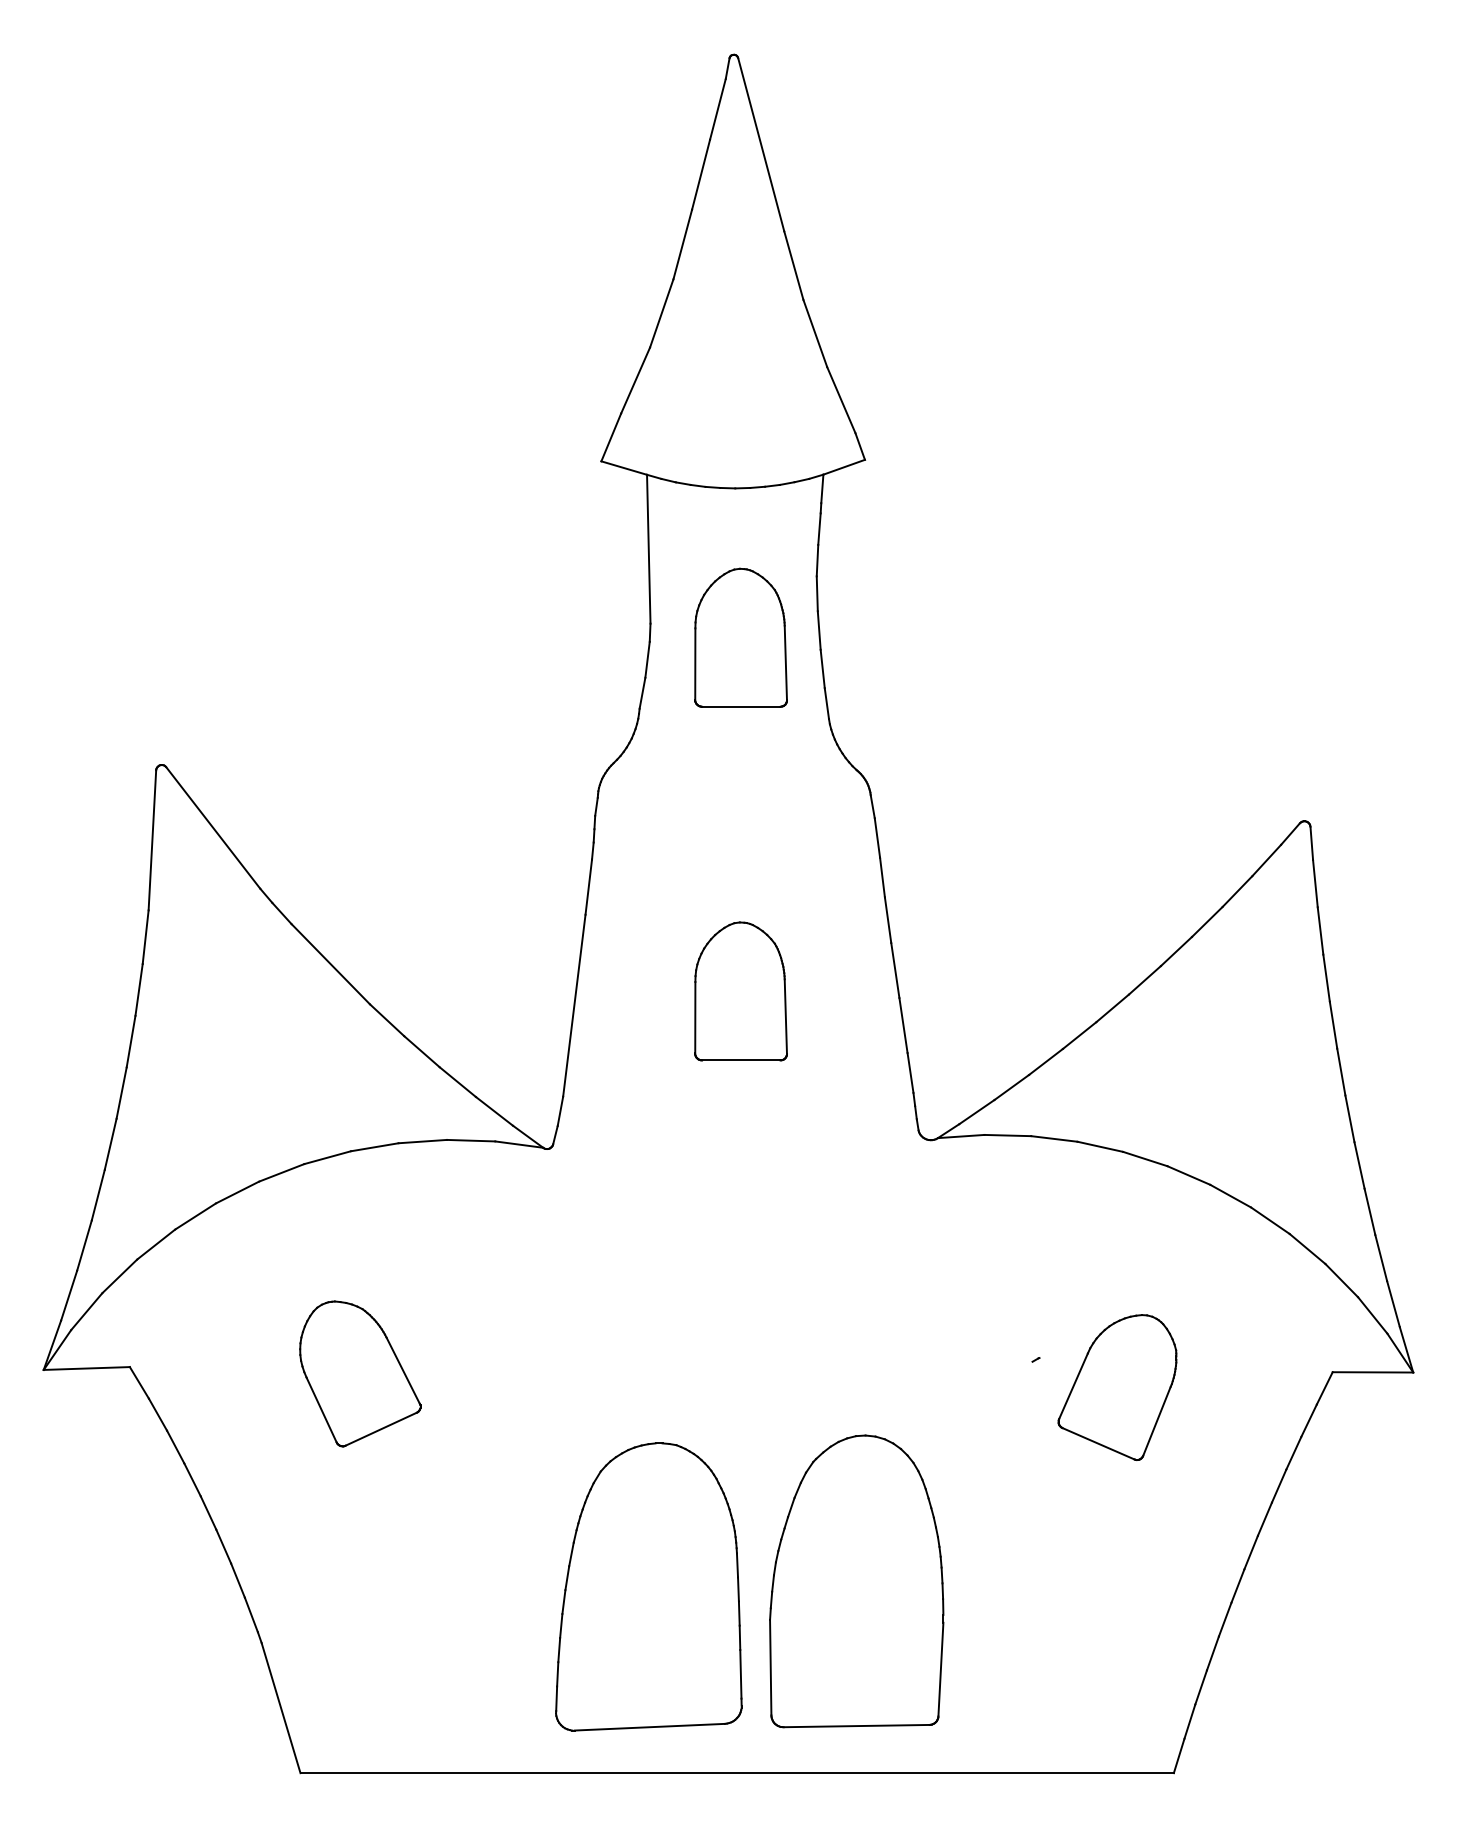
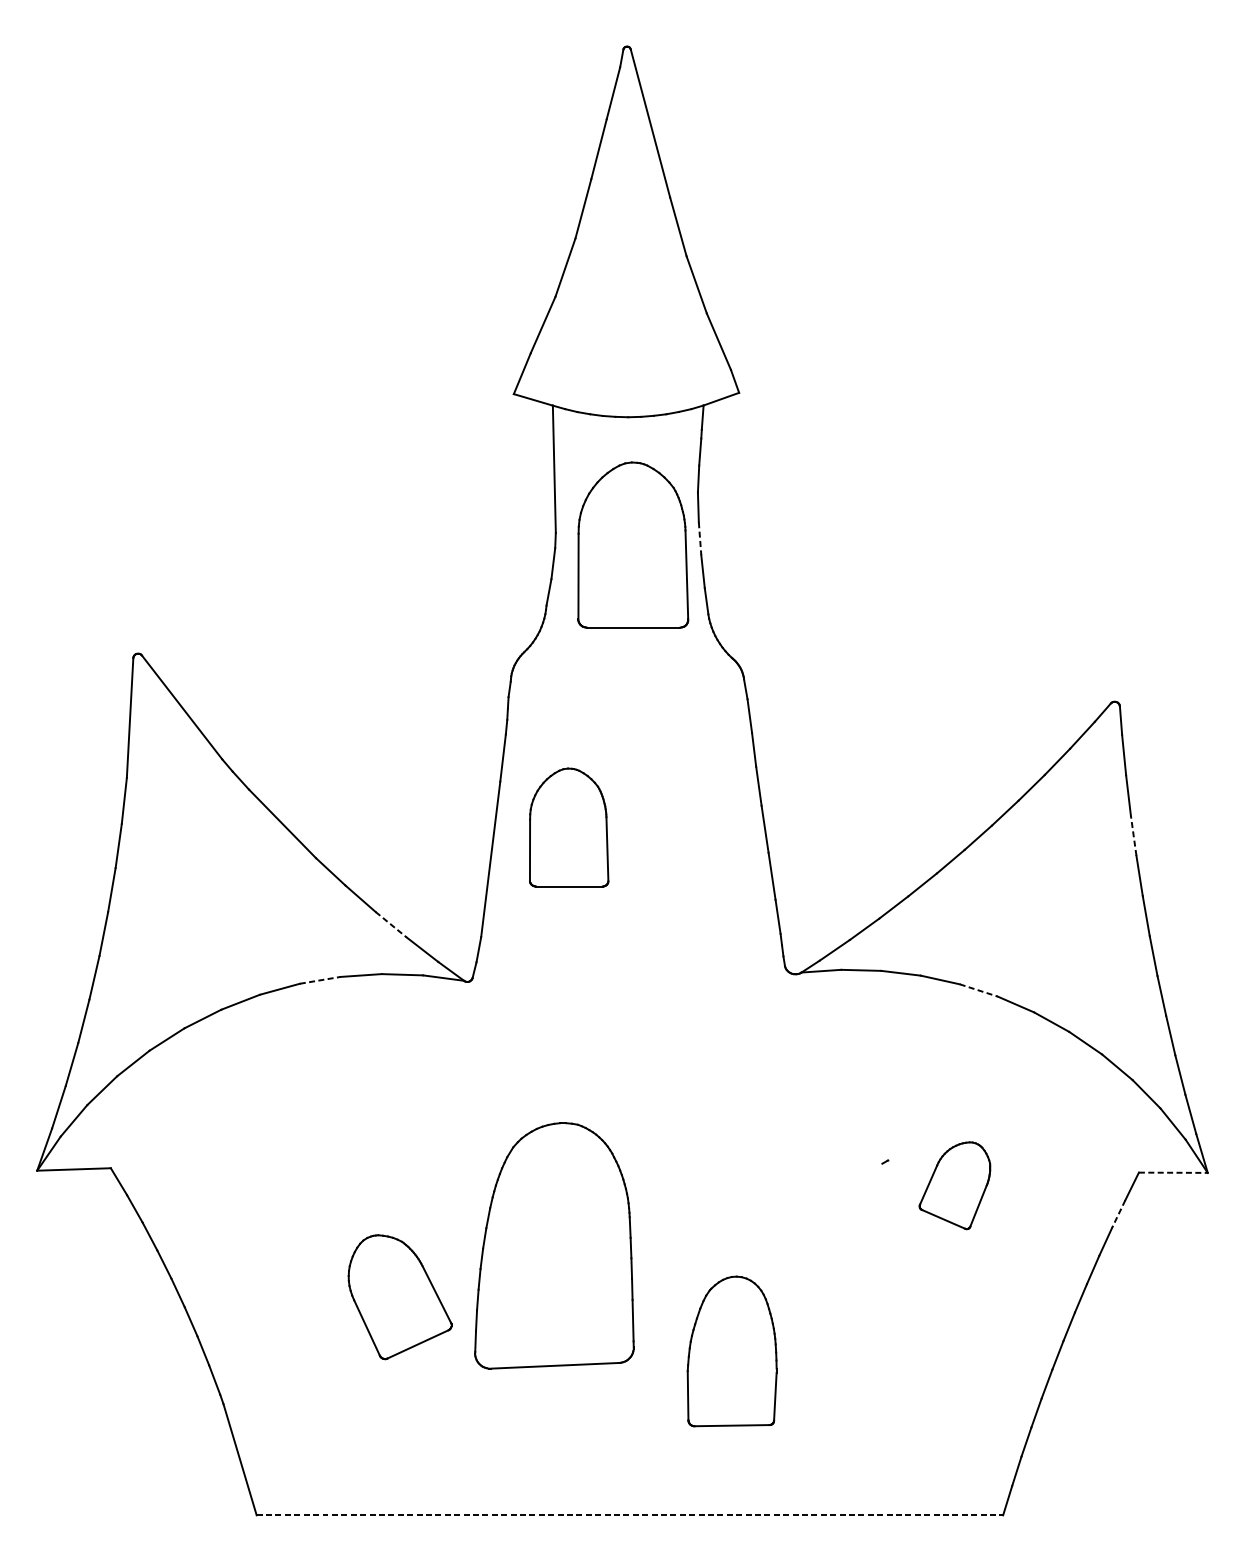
line: (819, 631) -> (700, 539), solid -> dashed
part: (740, 637) -> (632, 544), size x1.4
line: (1326, 978) -> (1133, 836), solid -> dashed
part: (740, 991) -> (568, 827), moved
line: (458, 1082) -> (391, 925), solid -> dashed
line: (375, 1147) -> (320, 980), solid -> dashed
line: (1145, 1159) -> (978, 990), solid -> dashed
line: (1373, 1372) -> (1173, 1172), solid -> dashed
part: (360, 1373) -> (400, 1296), moved
part: (1117, 1387) -> (954, 1185), size x0.7
line: (1308, 1421) -> (1118, 1214), solid -> dashed
part: (856, 1581) -> (731, 1351), size x0.6
part: (648, 1586) -> (554, 1245), moved
line: (737, 1773) -> (630, 1515), solid -> dashed

